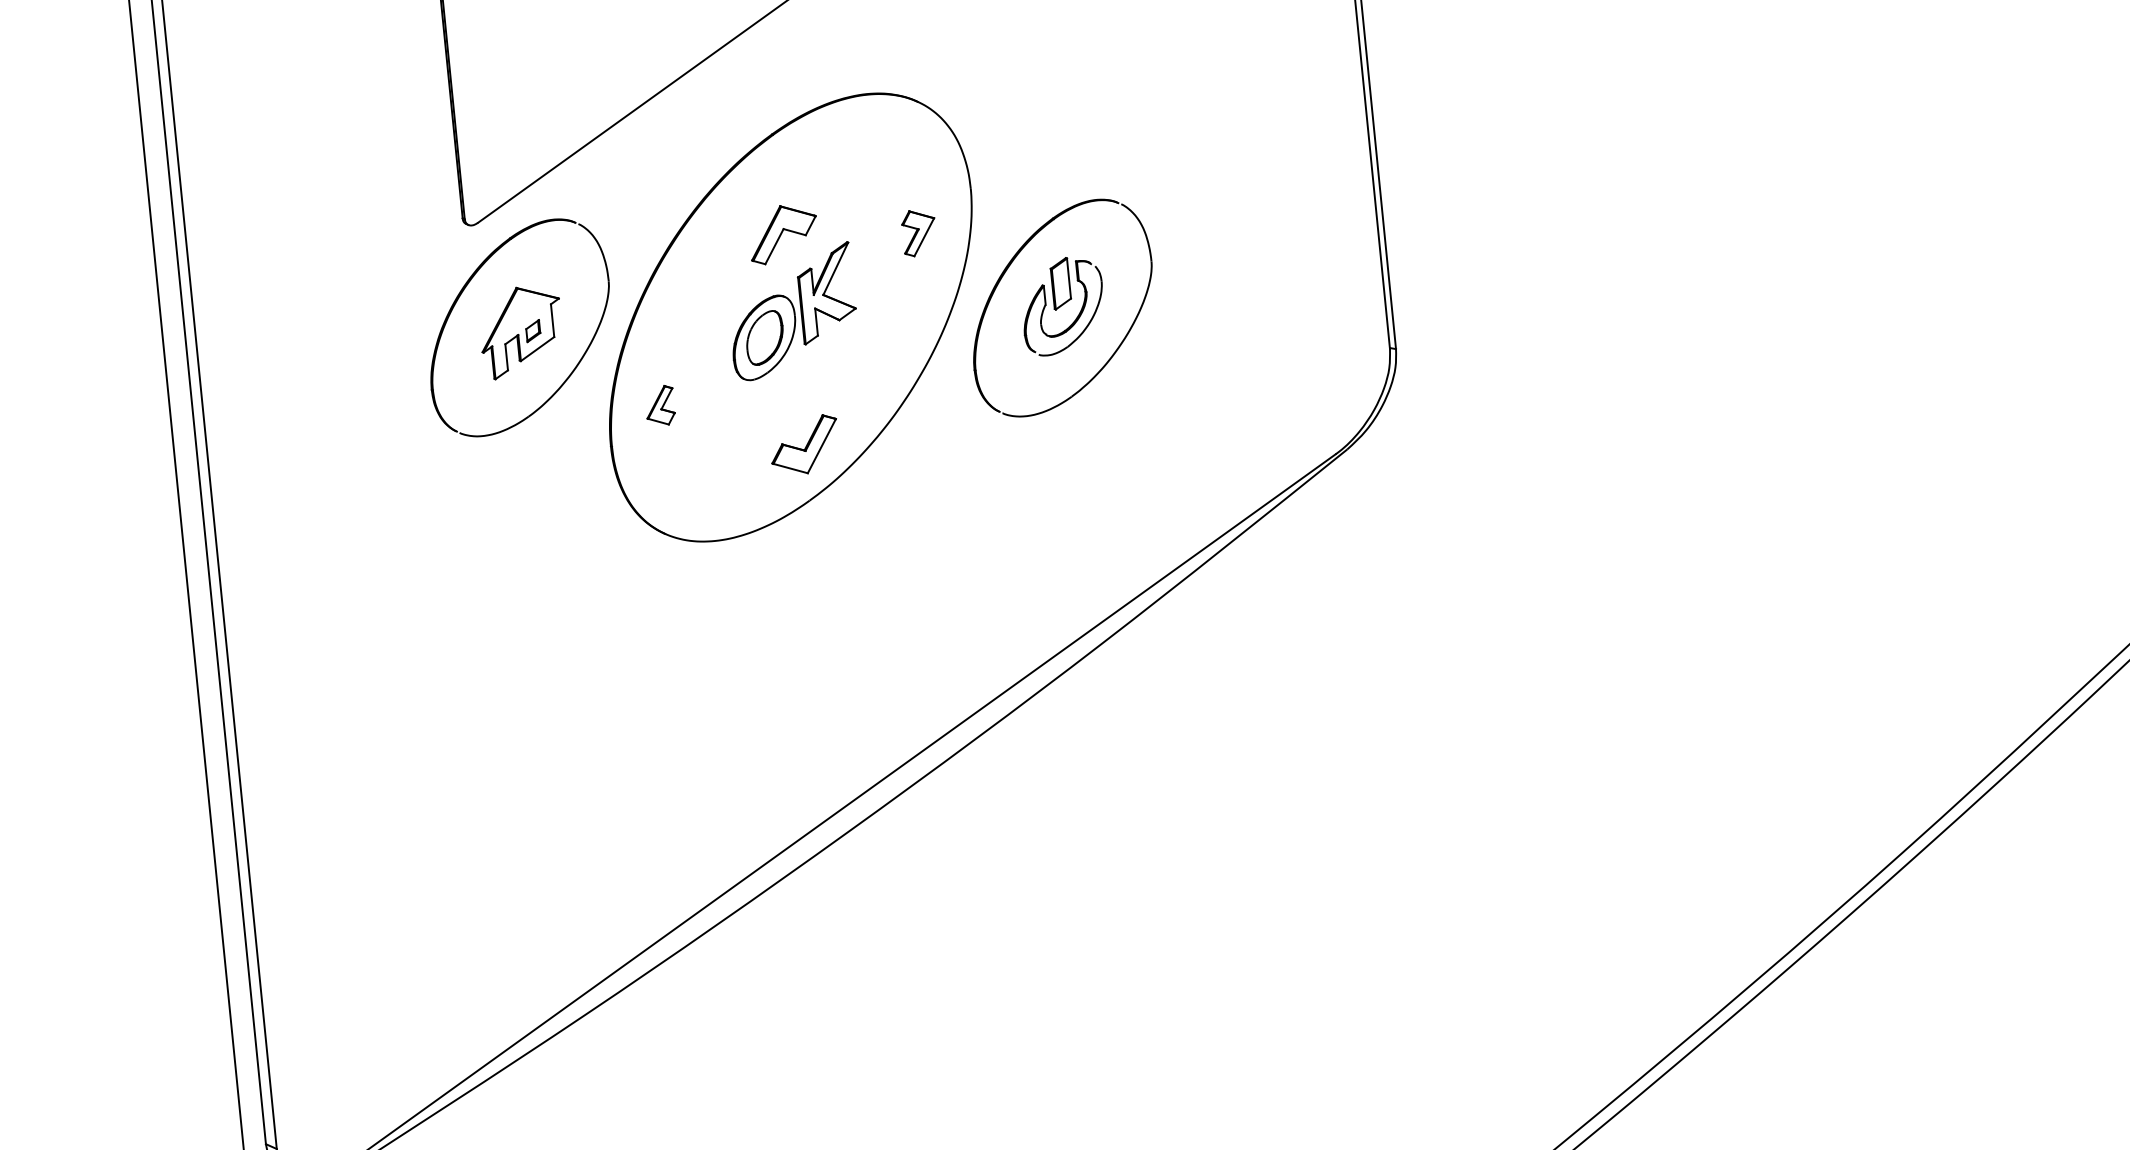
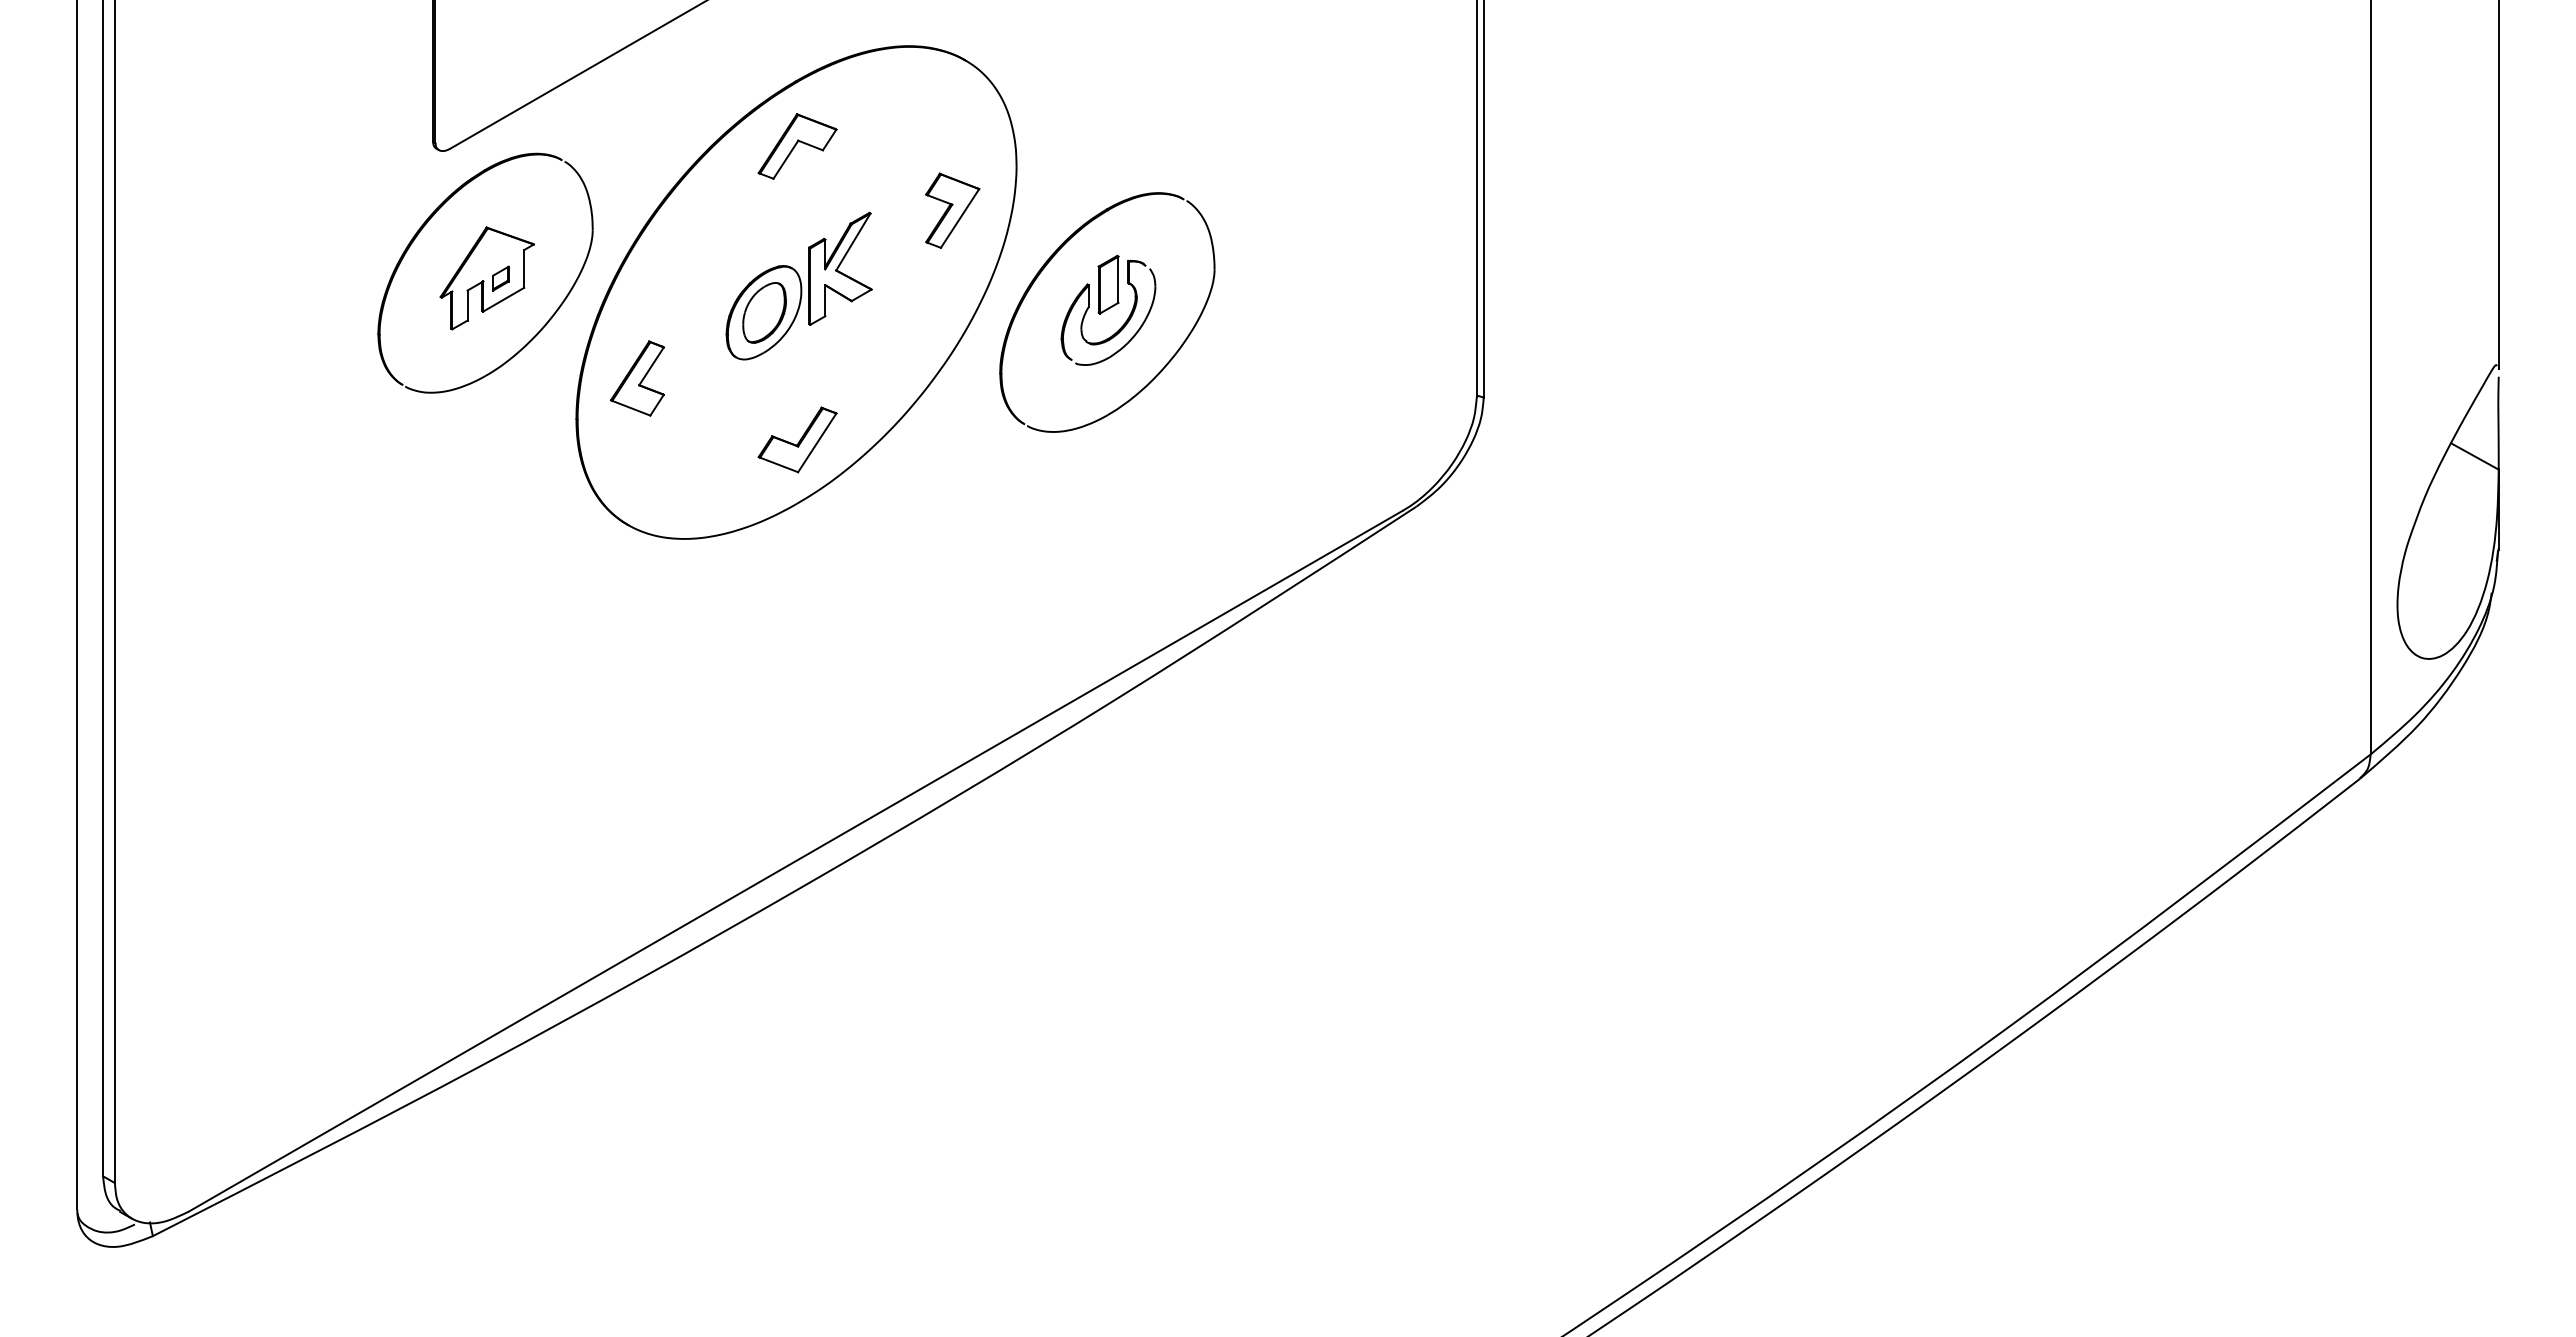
part: (919, 232) -> (952, 210), size x1.43
part: (783, 234) -> (797, 146), moved
part: (659, 405) -> (636, 378), size x1.67

